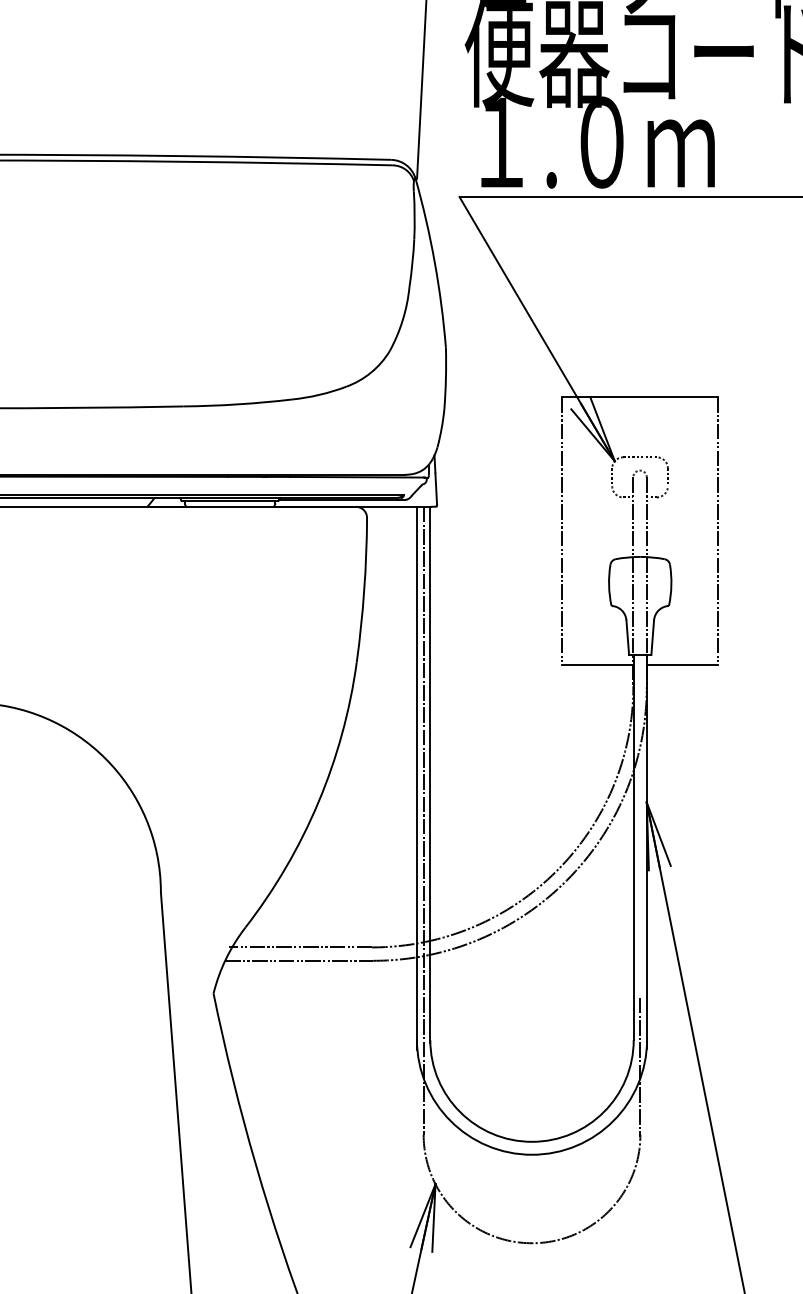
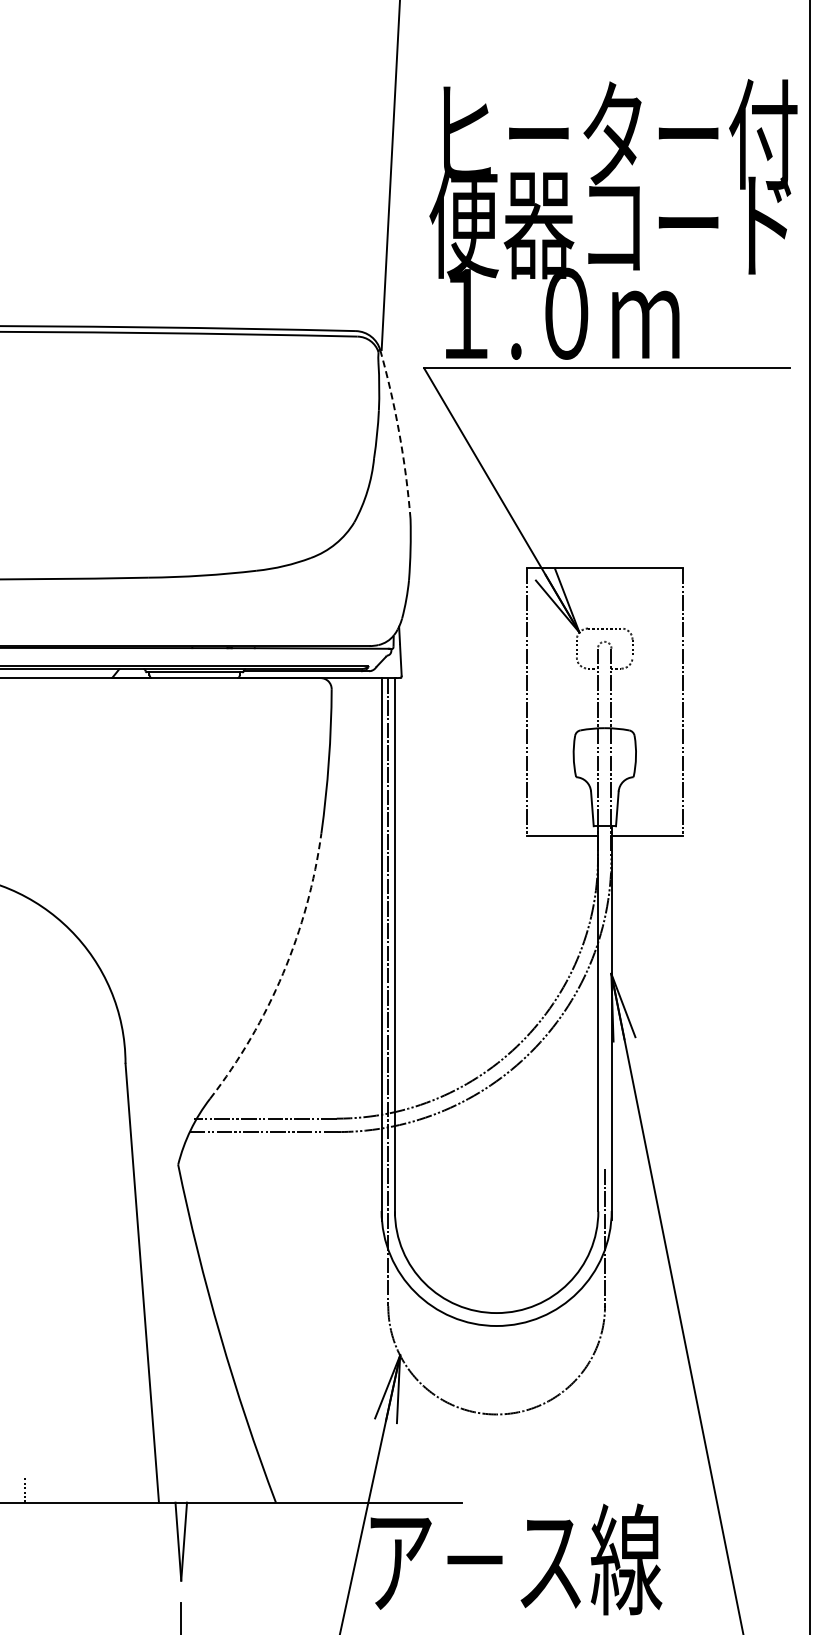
arc: (434, 262) -> (399, 433), solid -> dashed
arc: (318, 802) -> (283, 973), solid -> dashed

